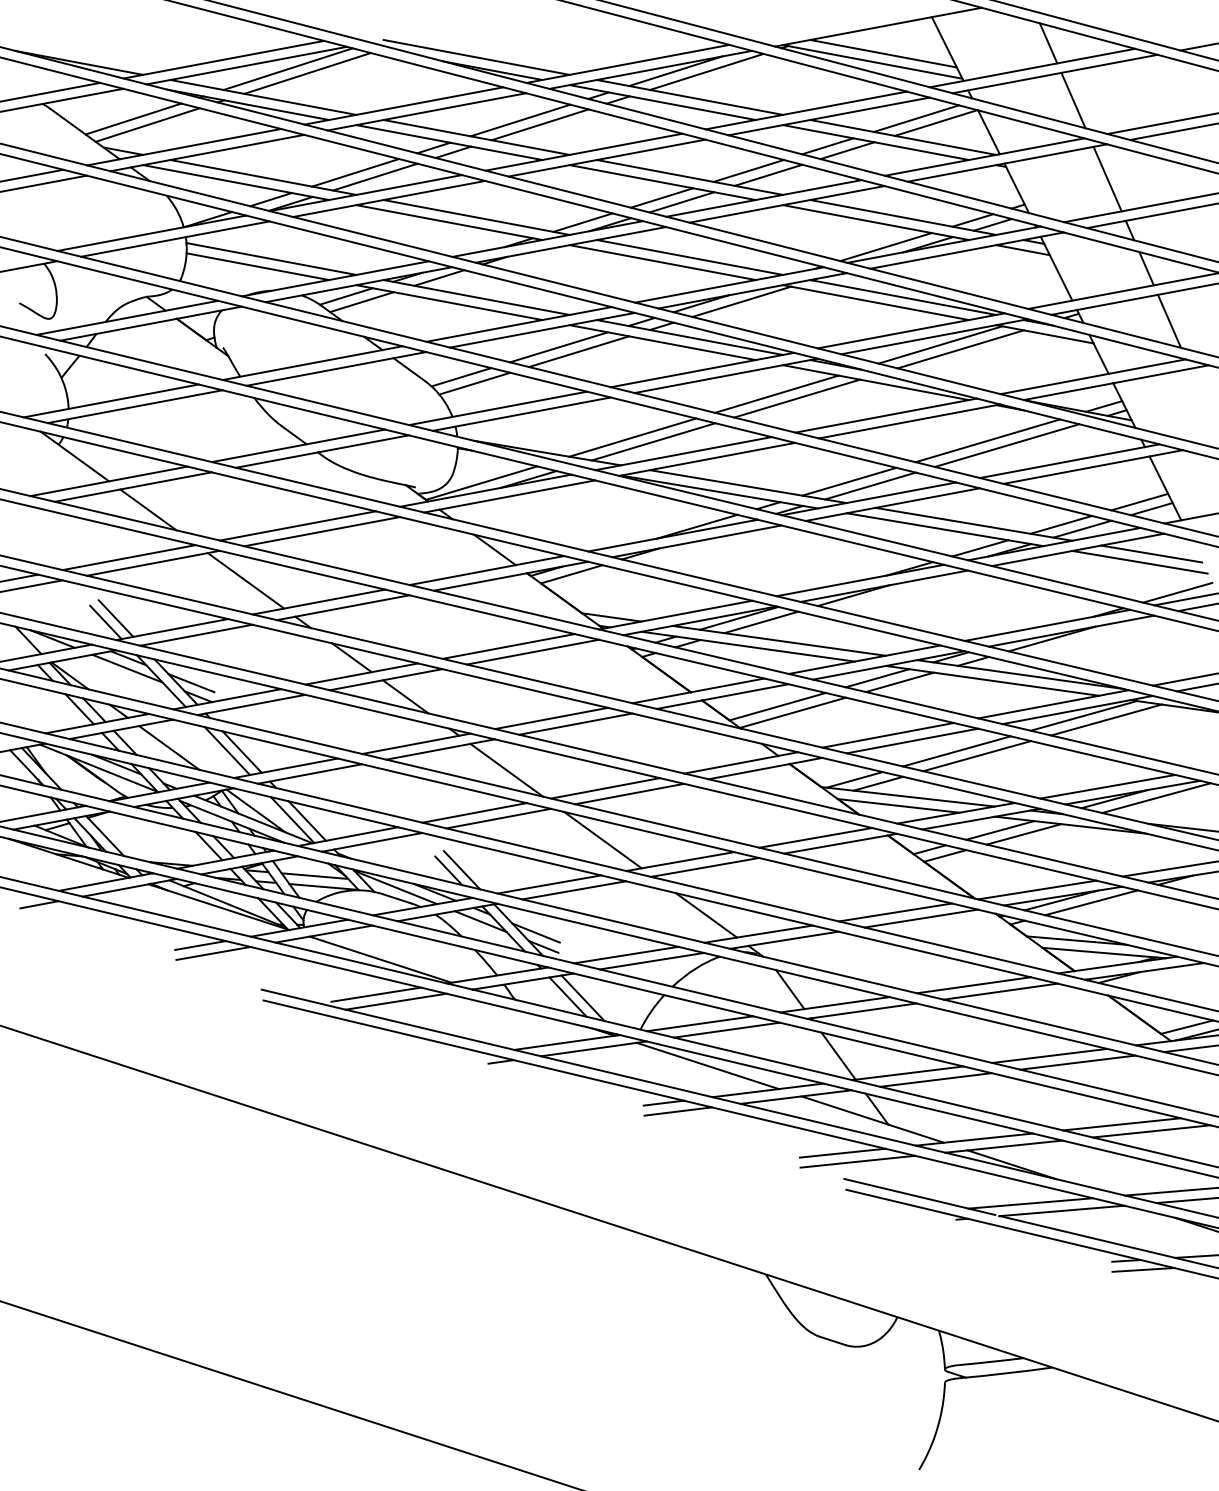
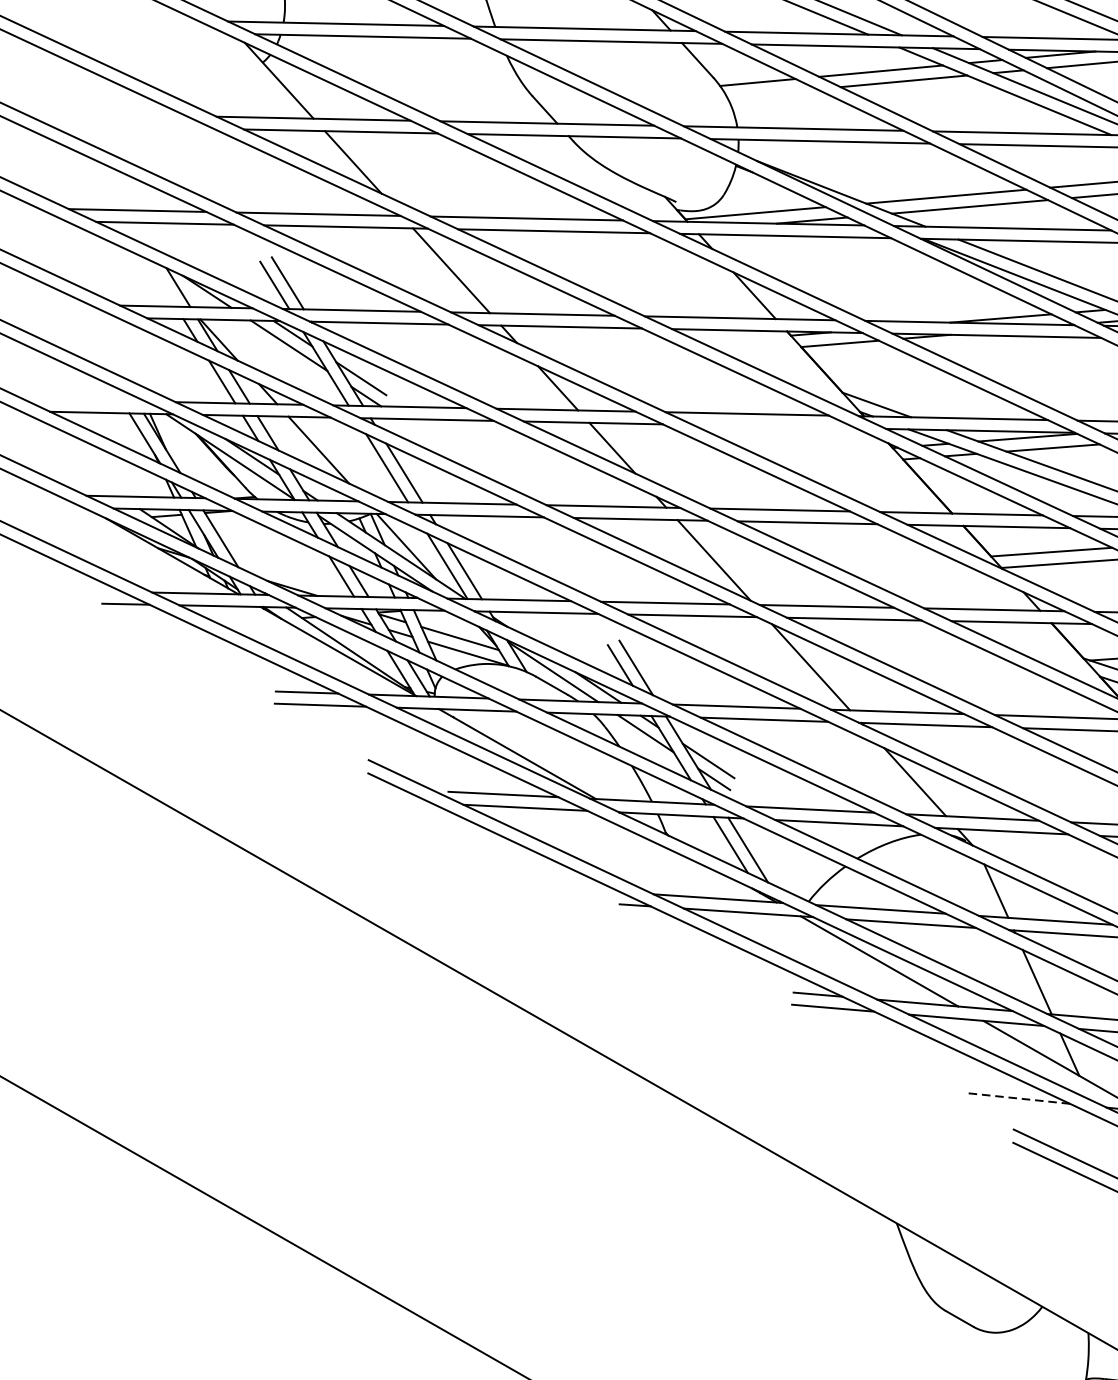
line: (474, 383) -> (771, 93), removed
line: (532, 651) -> (774, 425), removed
line: (842, 1153) -> (1017, 1098), solid -> dashed
line: (857, 1161) -> (1033, 1111), removed

